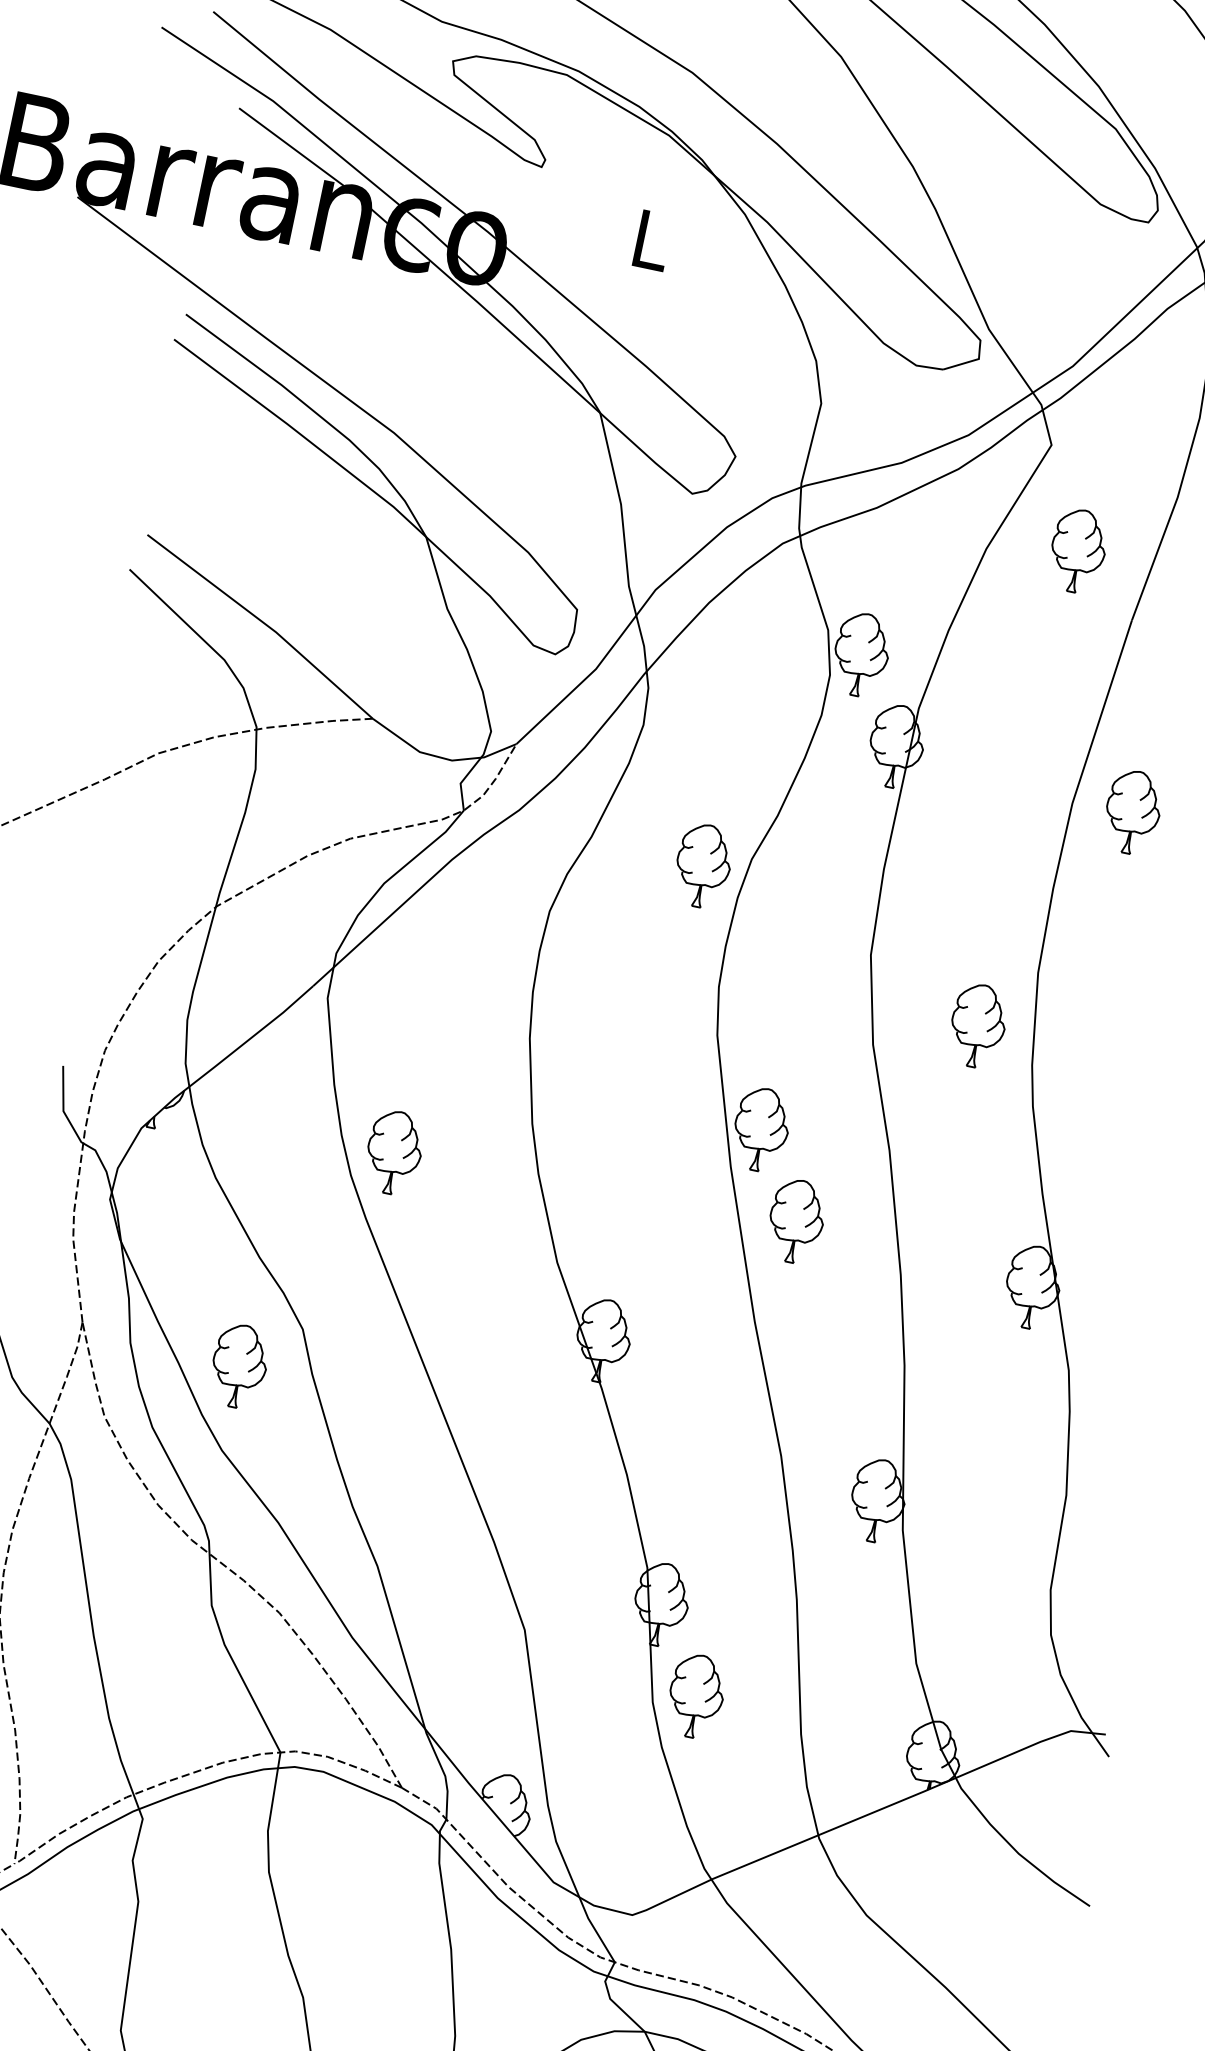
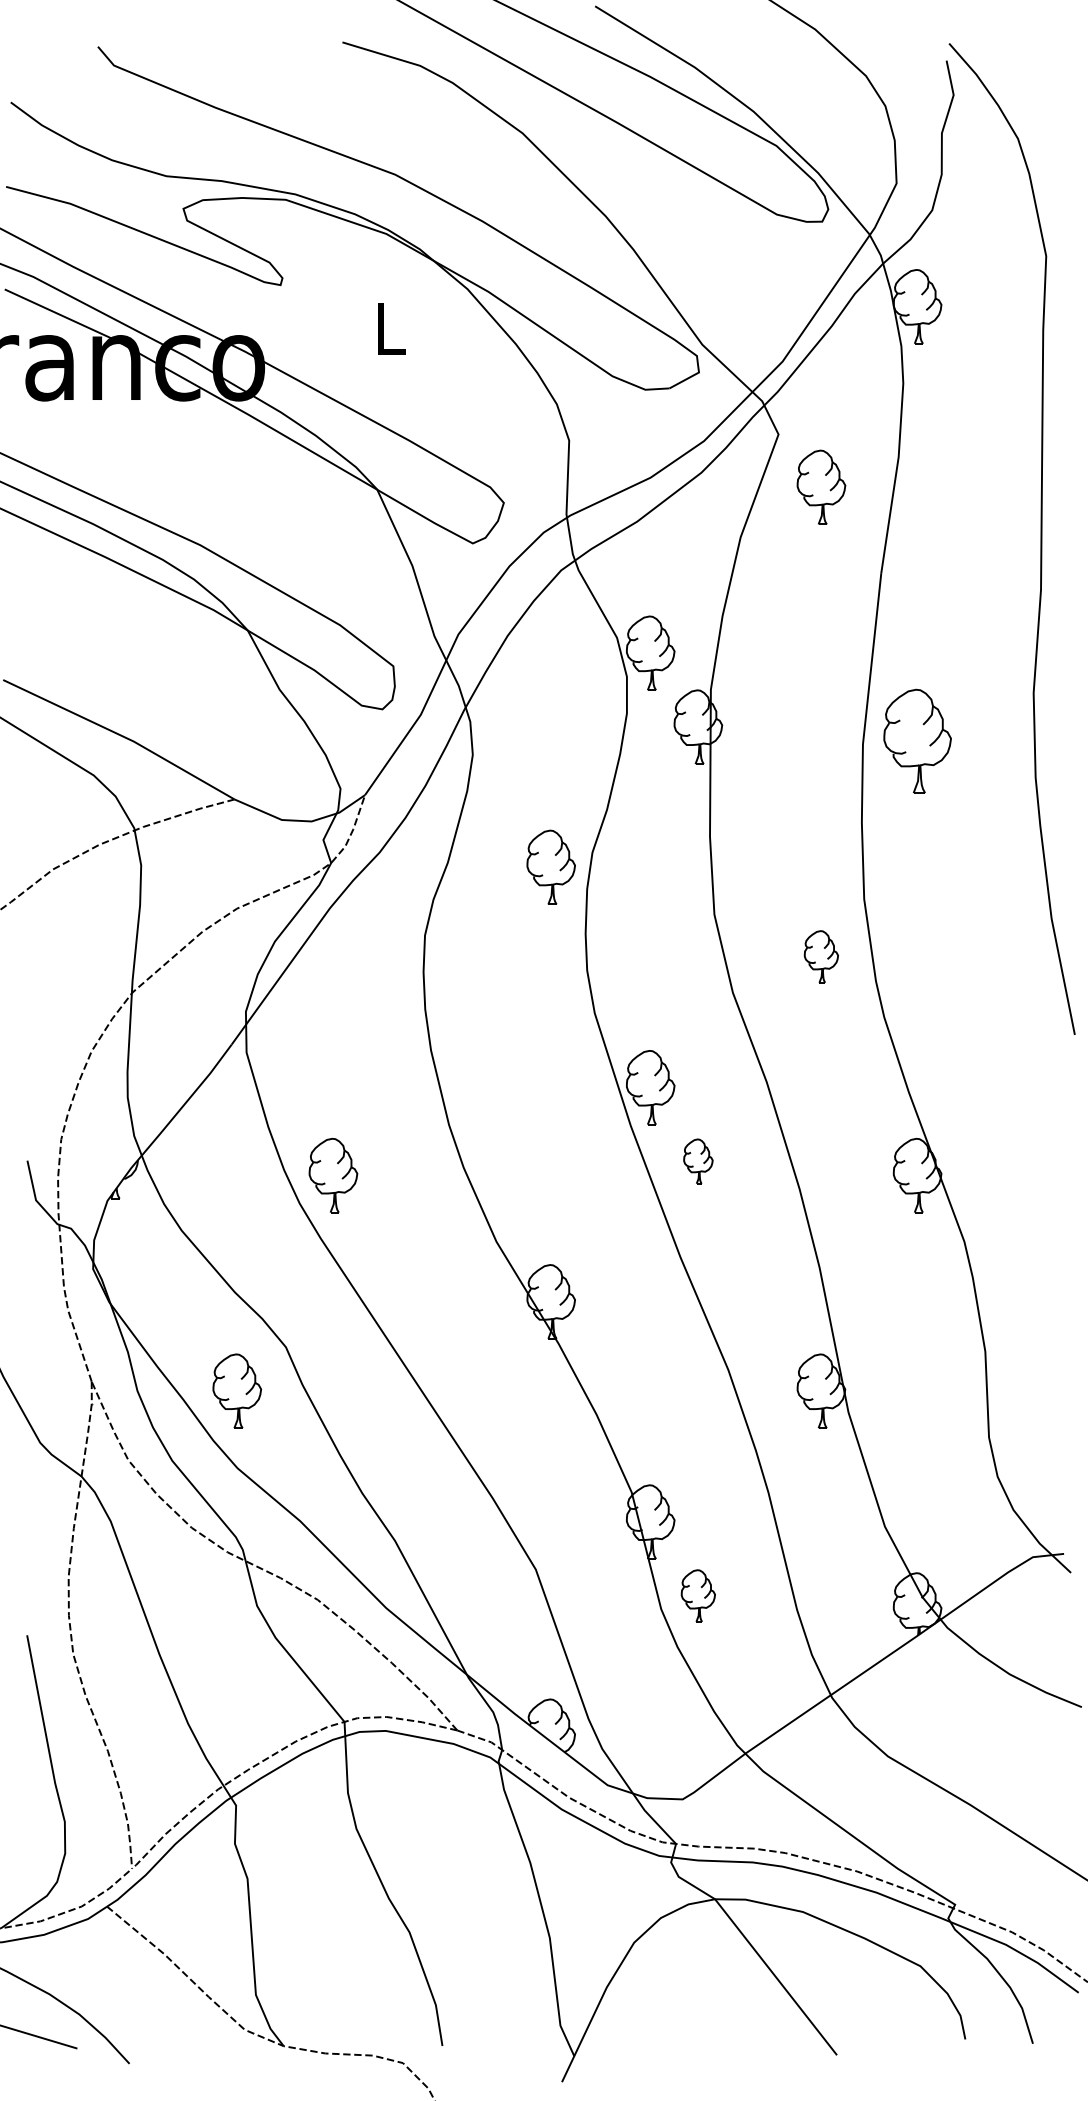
part: (1078, 550) -> (821, 486), moved
part: (1132, 811) -> (917, 740), size x1.4
part: (978, 1025) -> (821, 956), size x0.7
part: (796, 1221) -> (698, 1161), size x0.6
part: (696, 1695) -> (698, 1595), size x0.7

